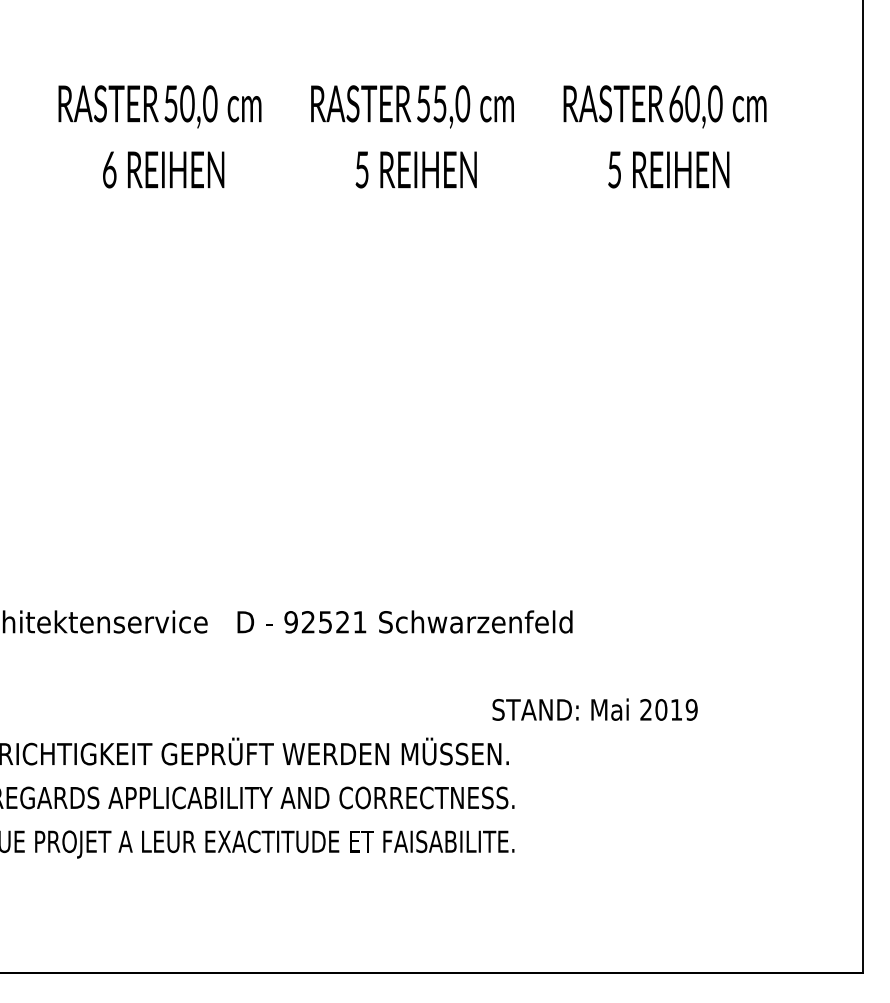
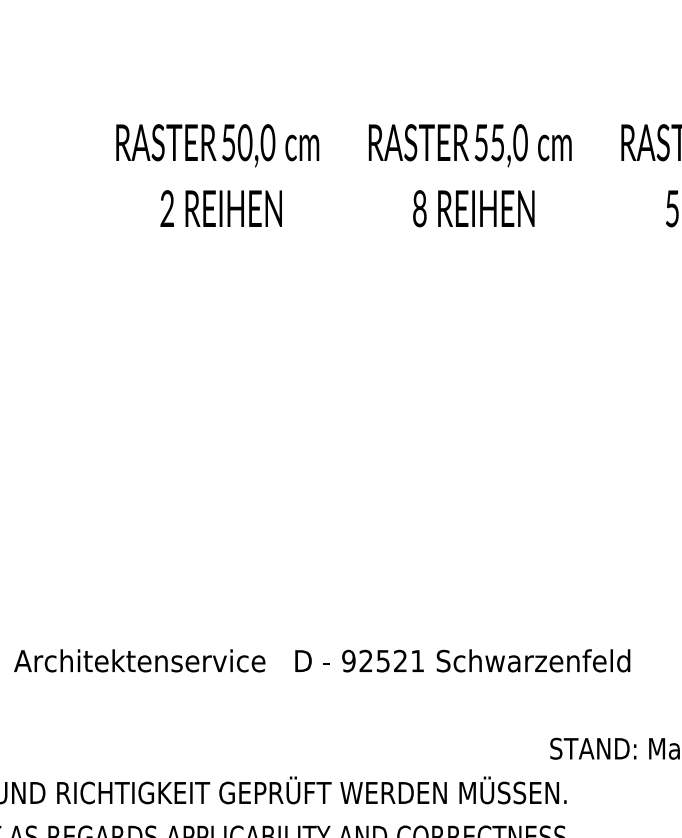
text: (109, 169) -> (167, 208), 6 -> 2
text: (361, 169) -> (419, 208), 5 -> 8

